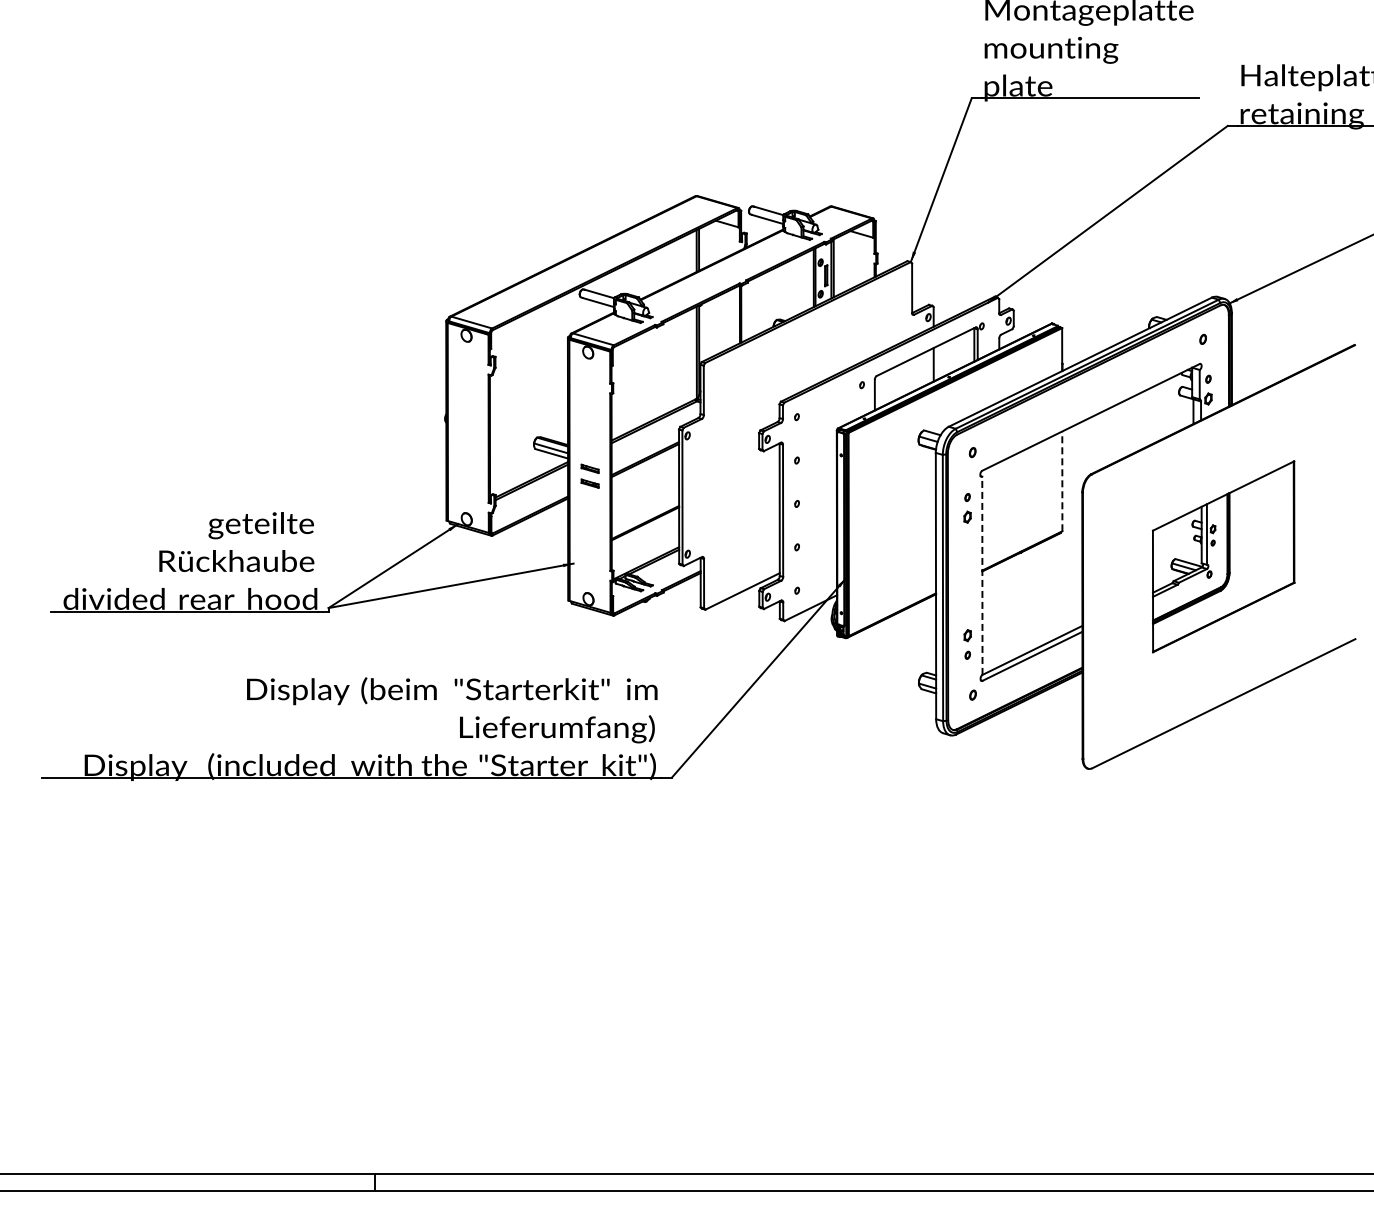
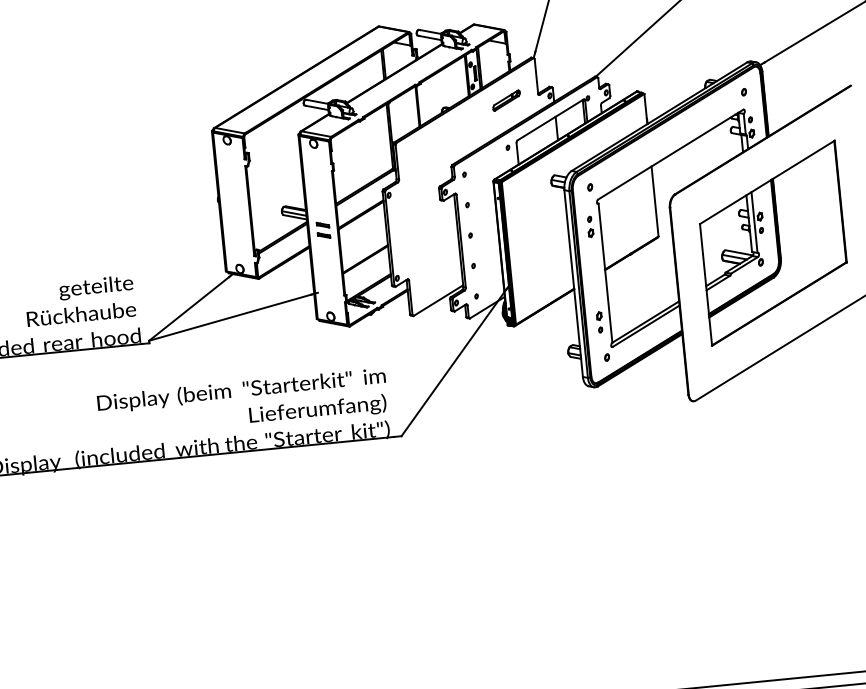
part: (866, 317) -> (506, 100), added
line: (1062, 481) -> (655, 201), dashed -> solid
part: (1223, 556) -> (773, 243), size x1.43
line: (982, 575) -> (605, 272), dashed -> solid

